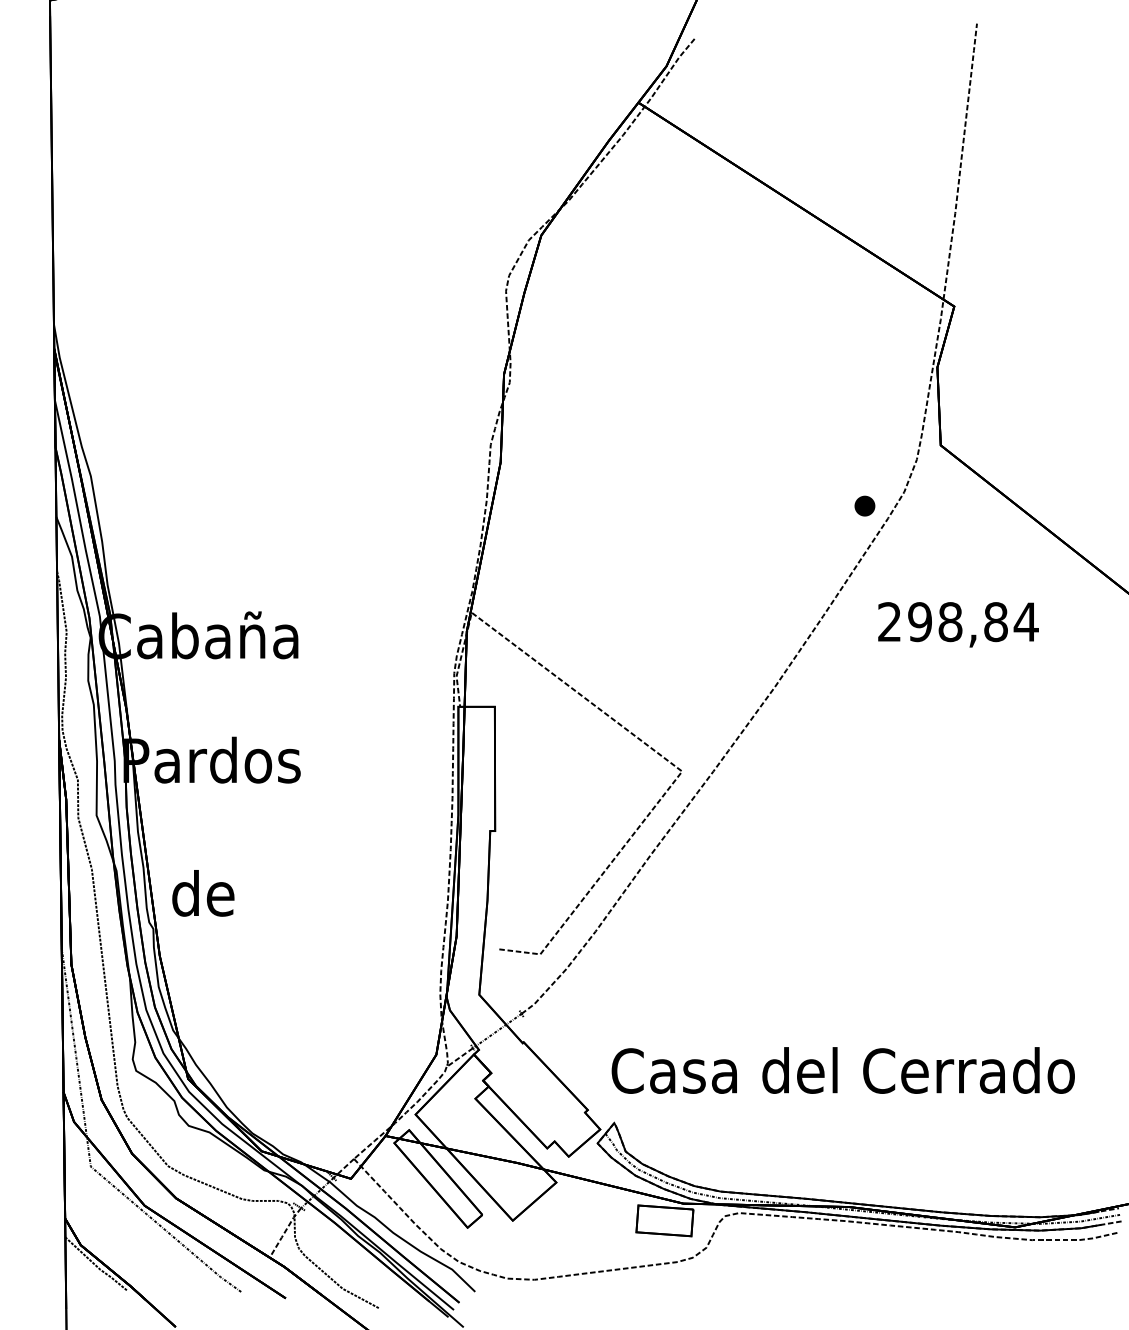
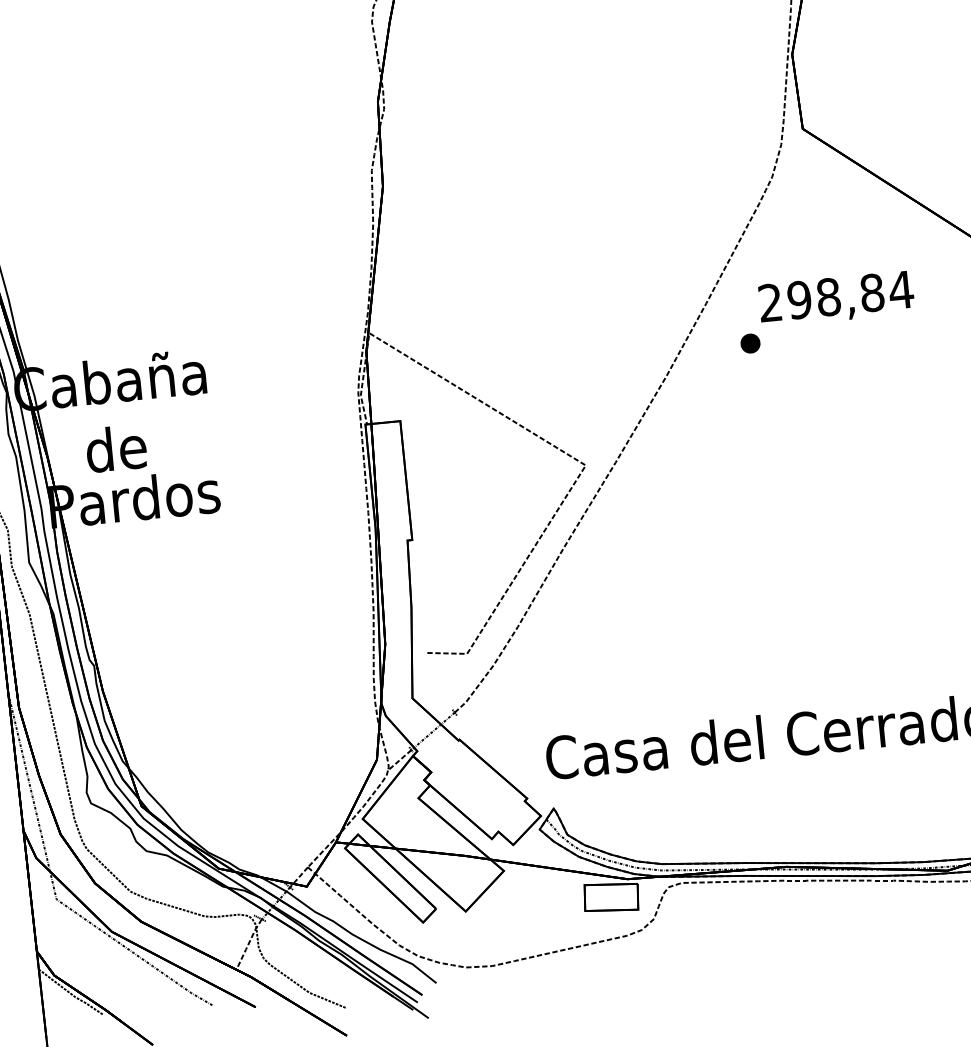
part: (864, 505) -> (750, 343), moved
text: (203, 893) -> (116, 448), moved

